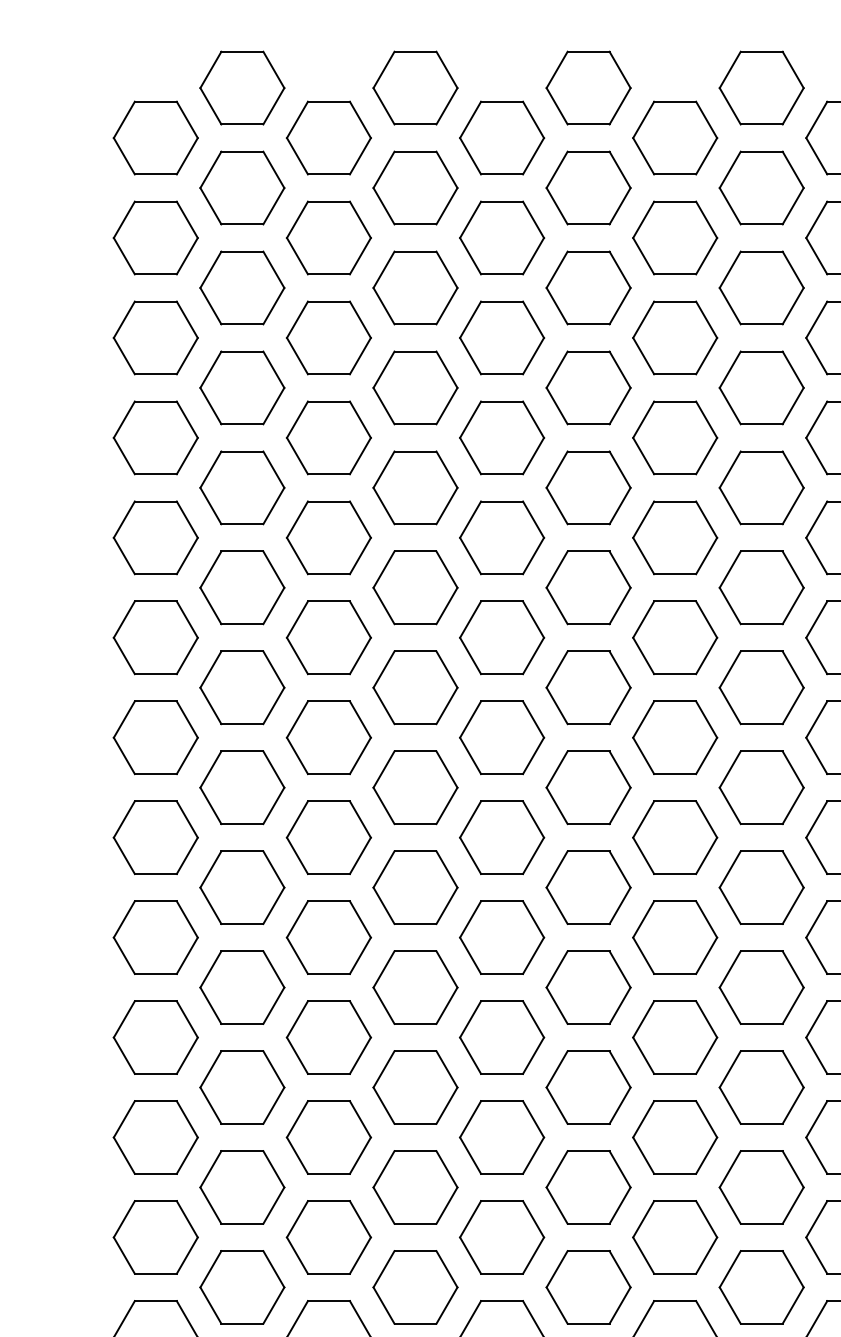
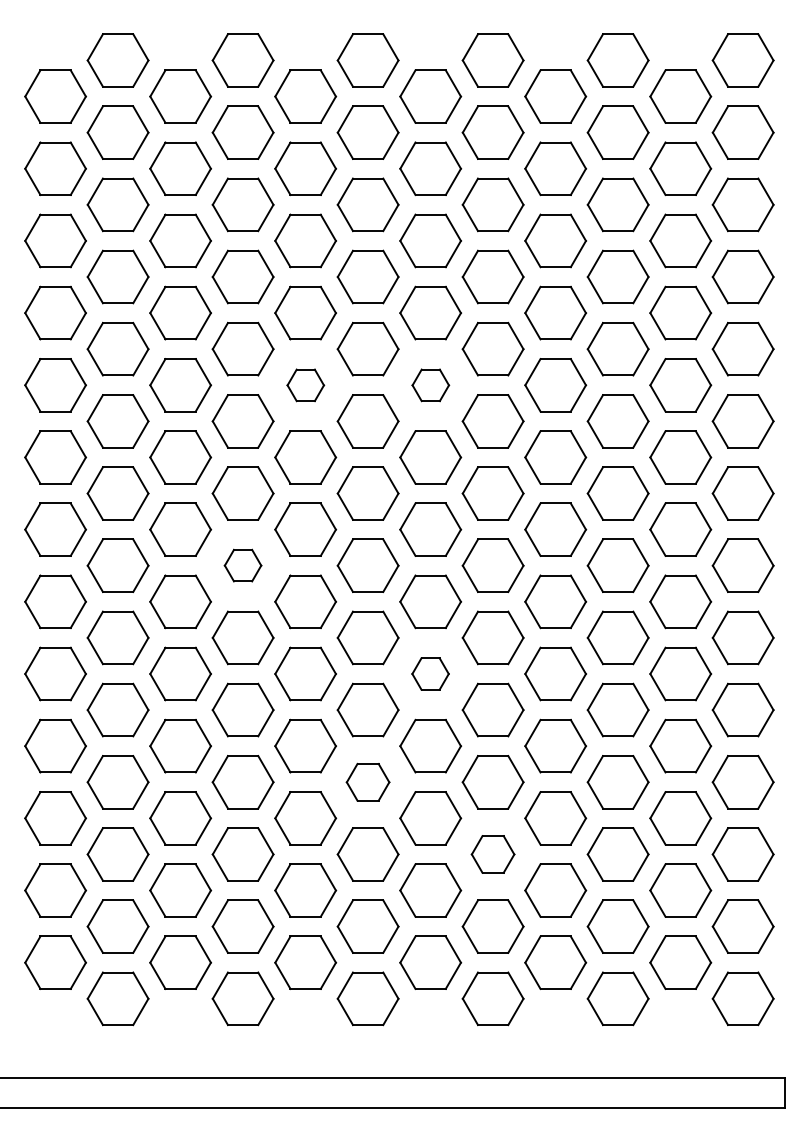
part: (501, 538) -> (305, 385), size x0.6
part: (674, 538) -> (430, 385), size x0.6
part: (414, 787) -> (242, 565), size x0.6
part: (674, 936) -> (430, 673), size x0.6
part: (587, 1087) -> (367, 782), size x0.7
part: (760, 1187) -> (492, 854), size x0.7

